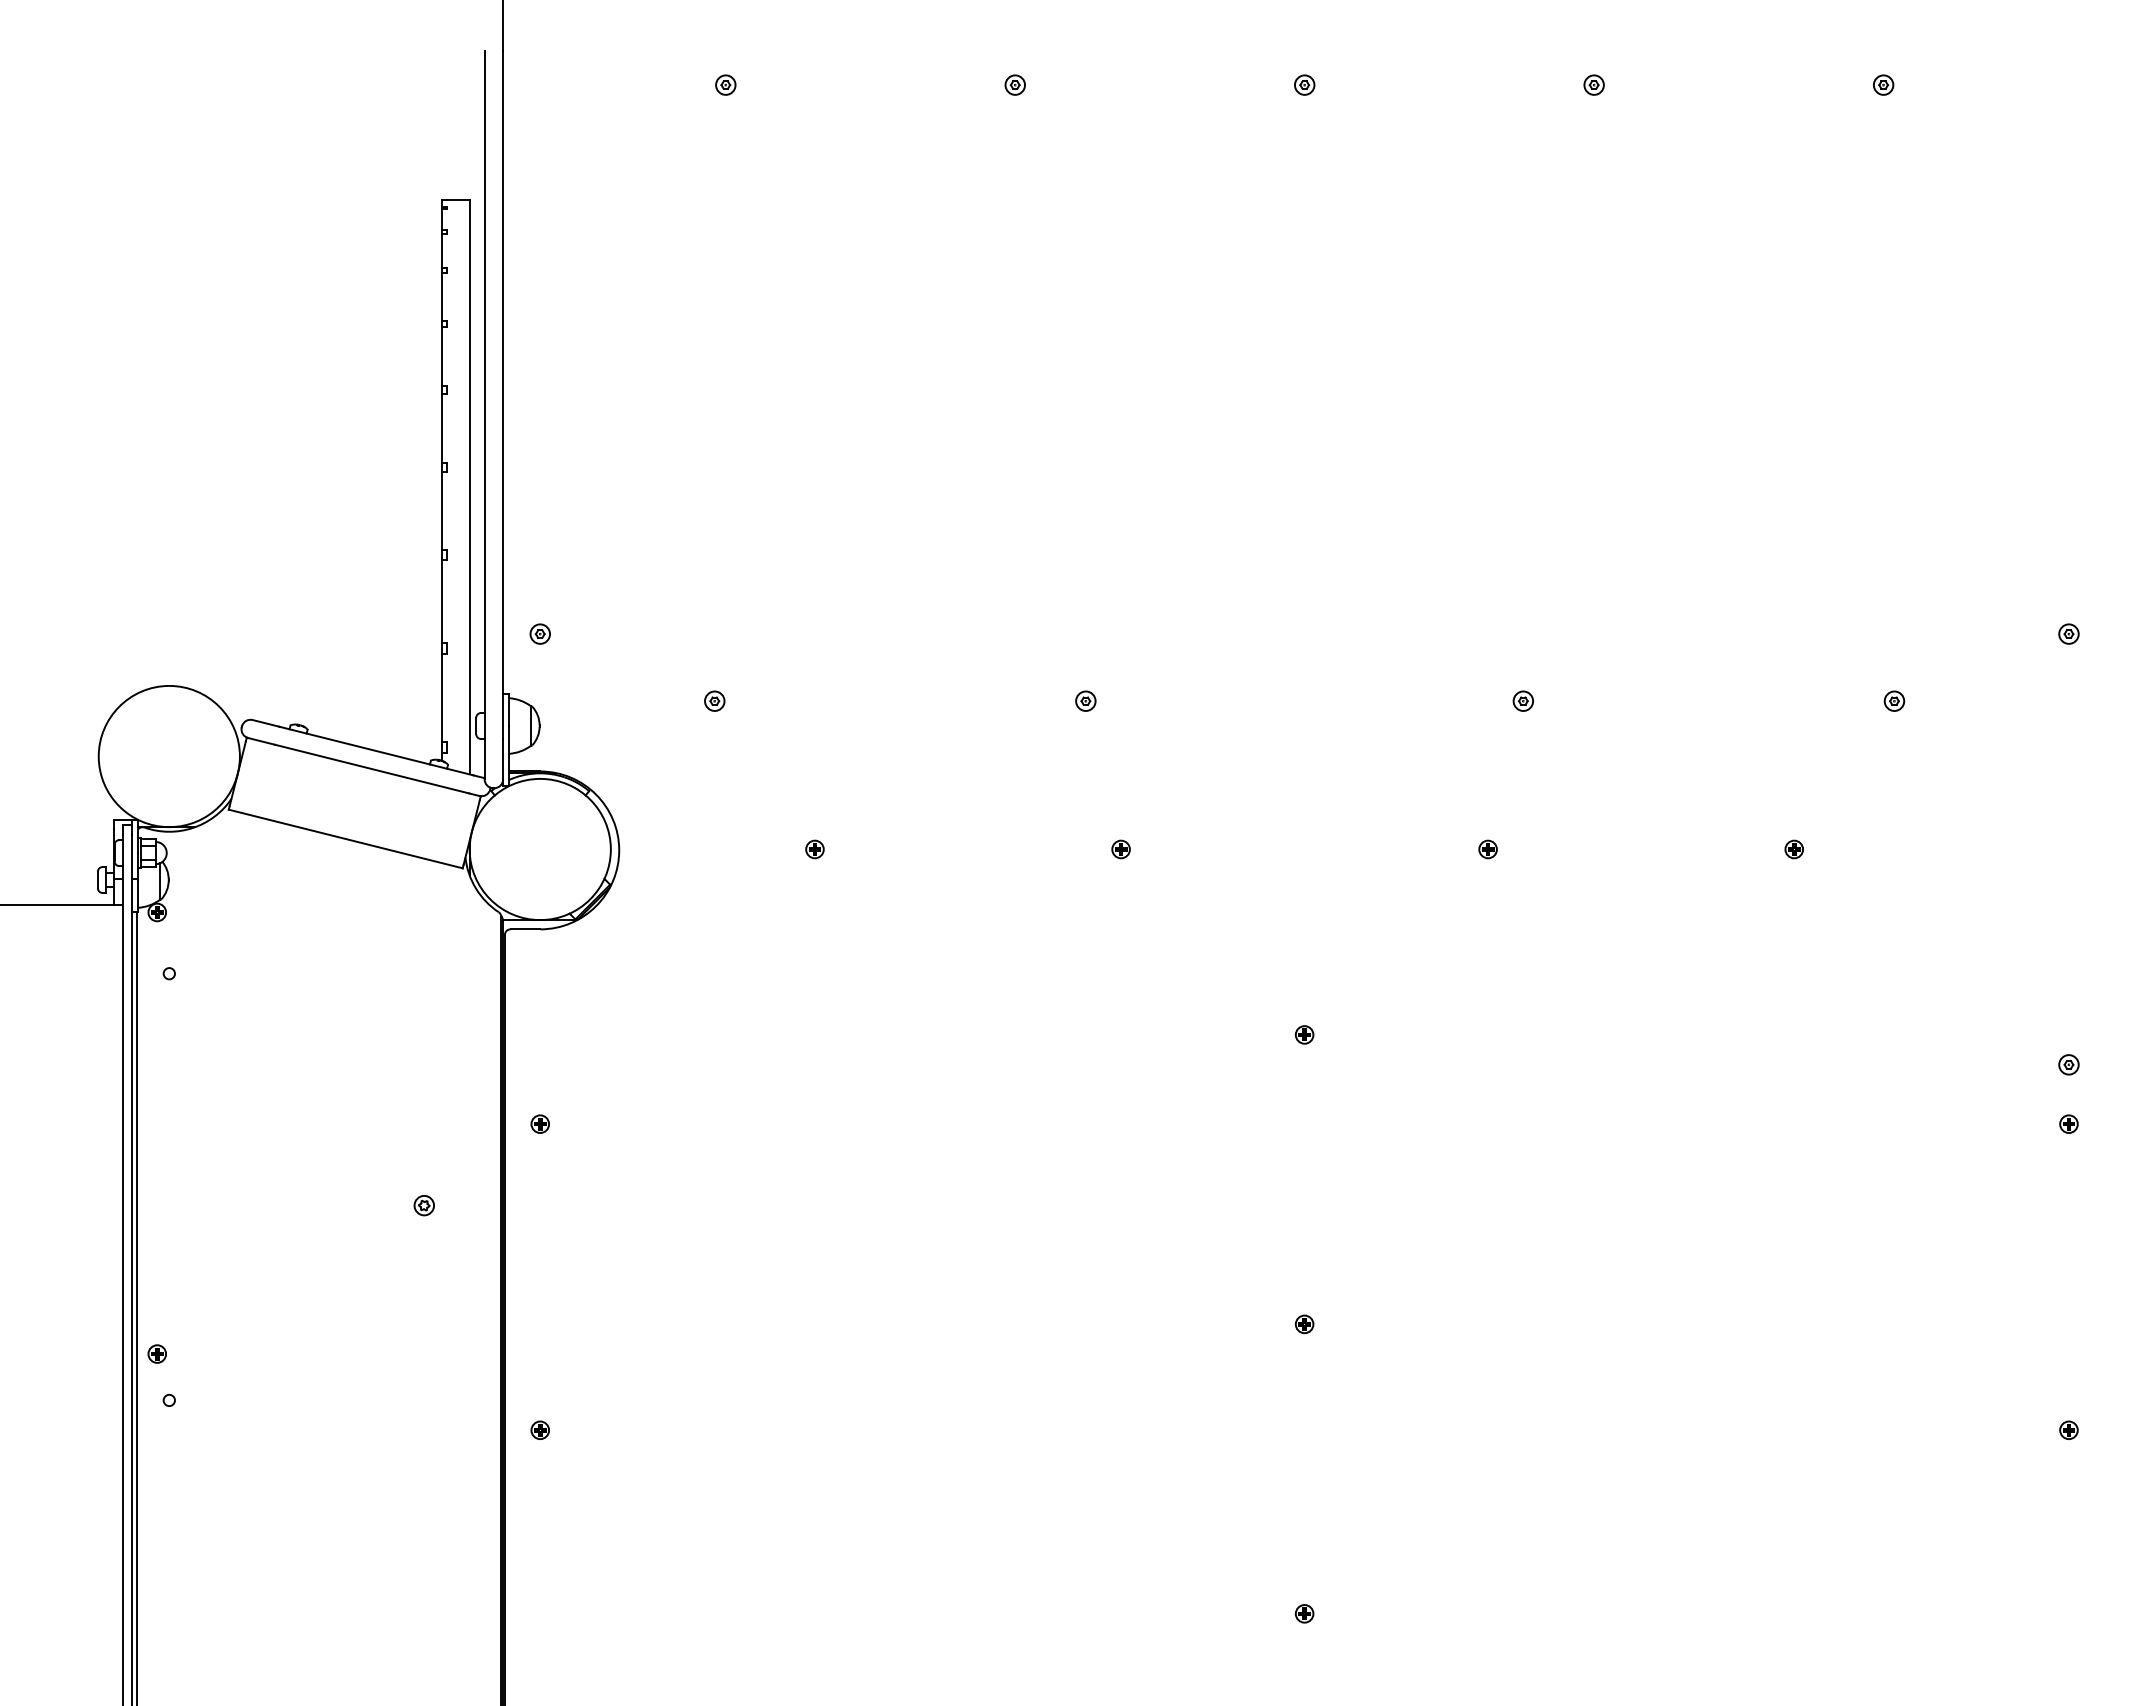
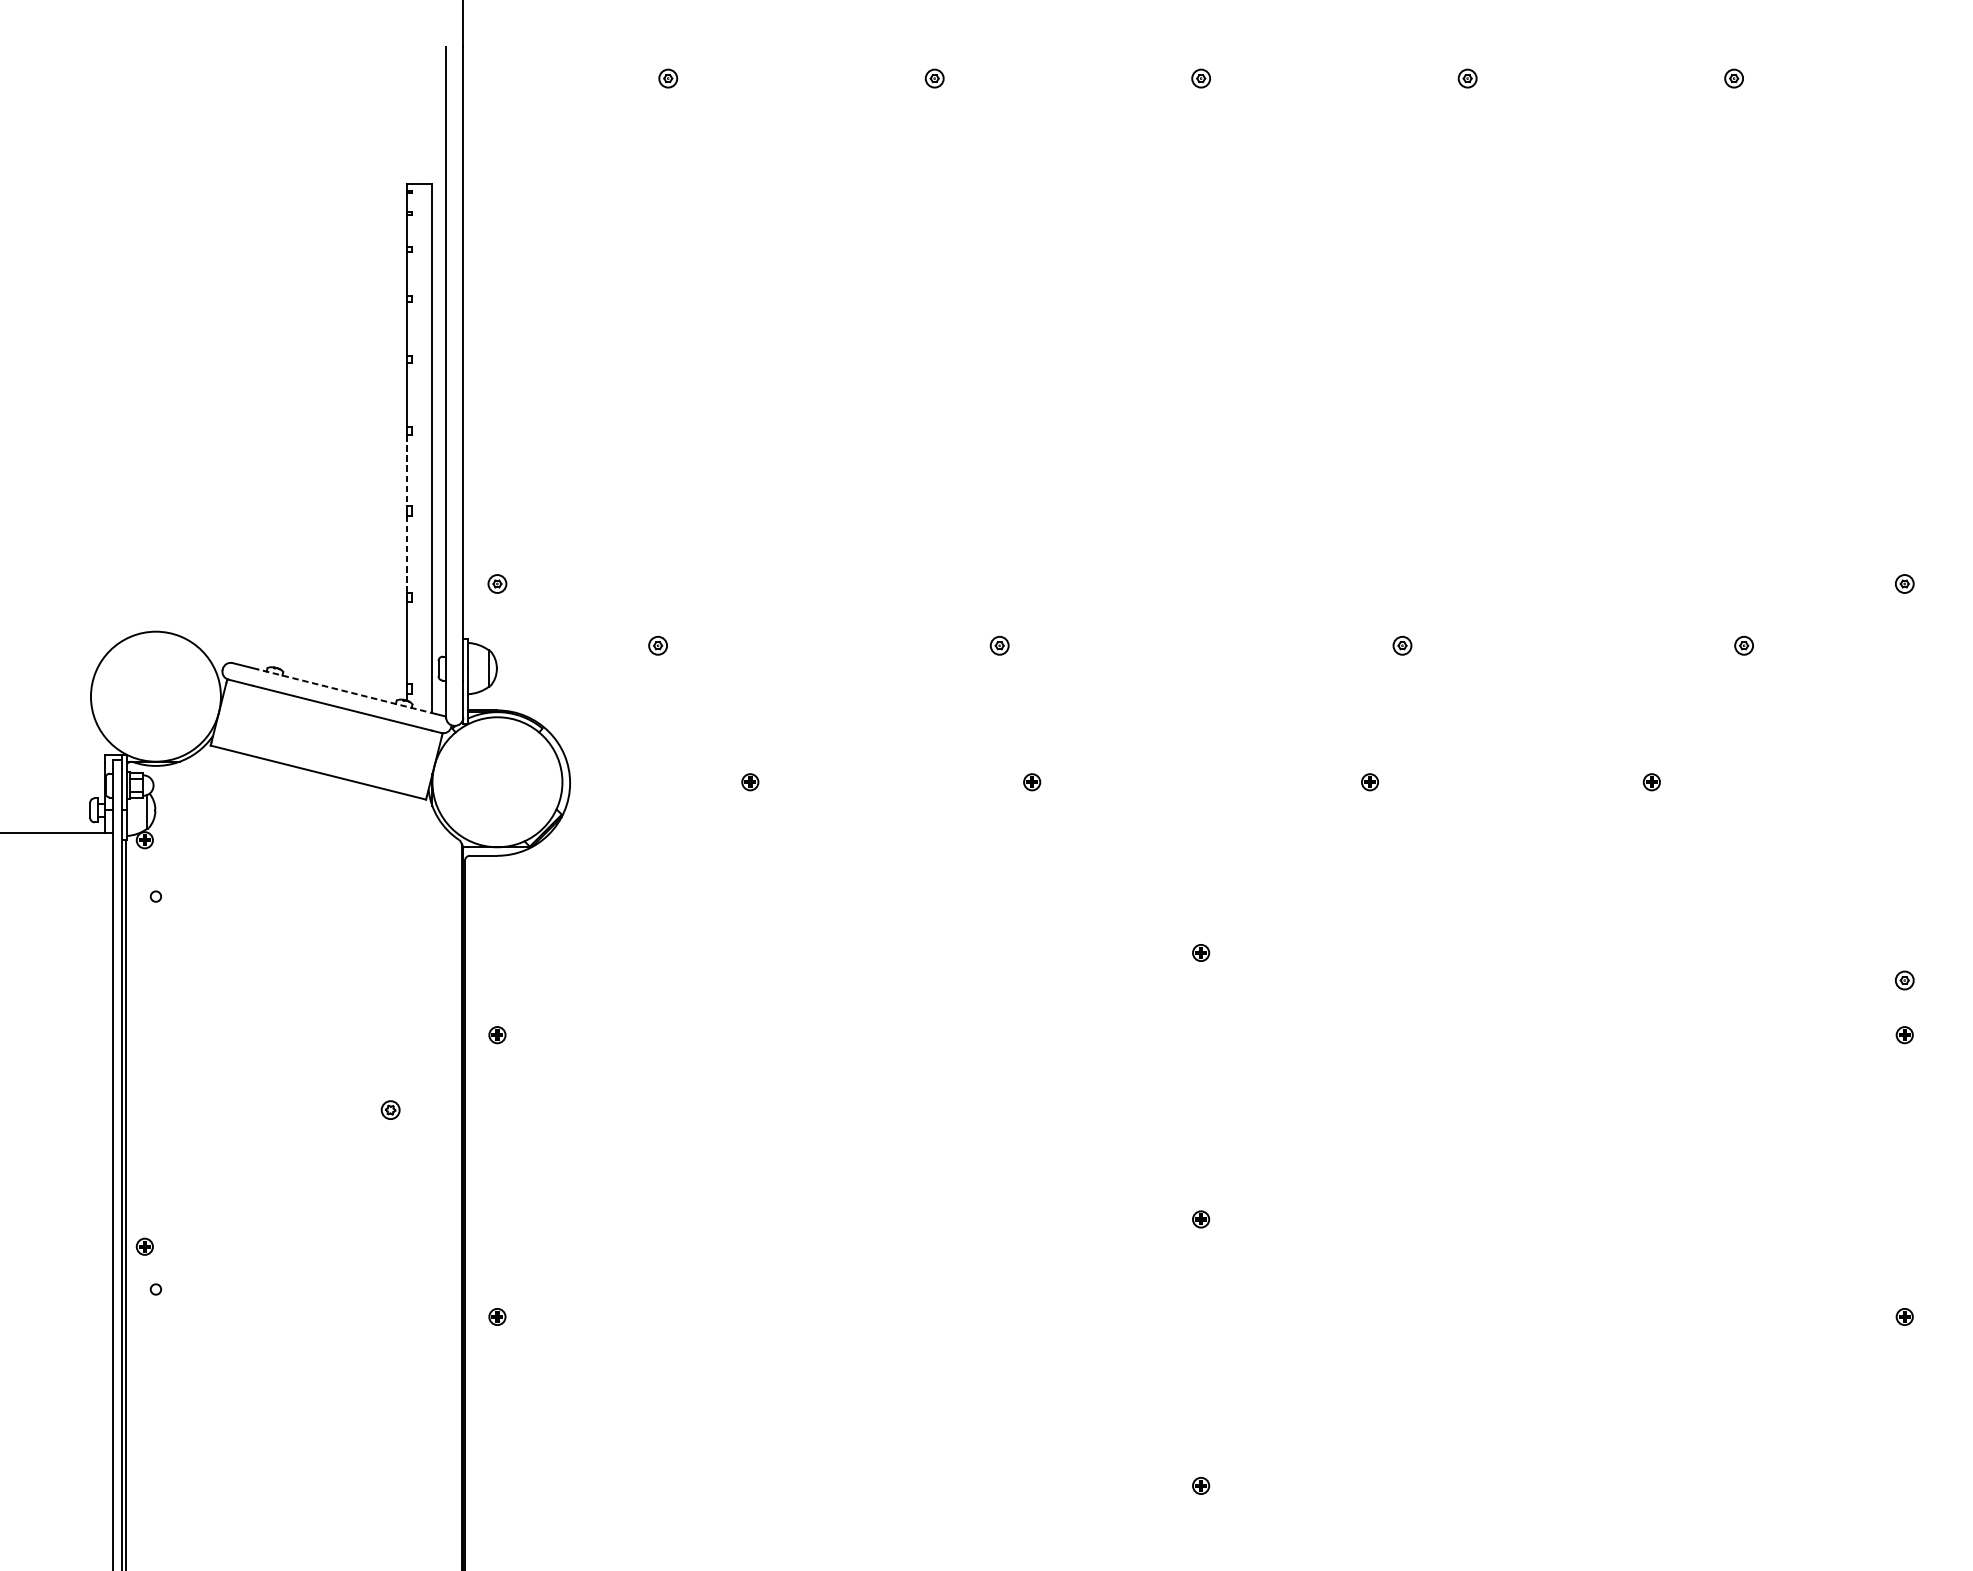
line: (441, 511) -> (406, 471), solid -> dashed
line: (441, 601) -> (406, 553), solid -> dashed
line: (376, 750) -> (346, 691), solid -> dashed

